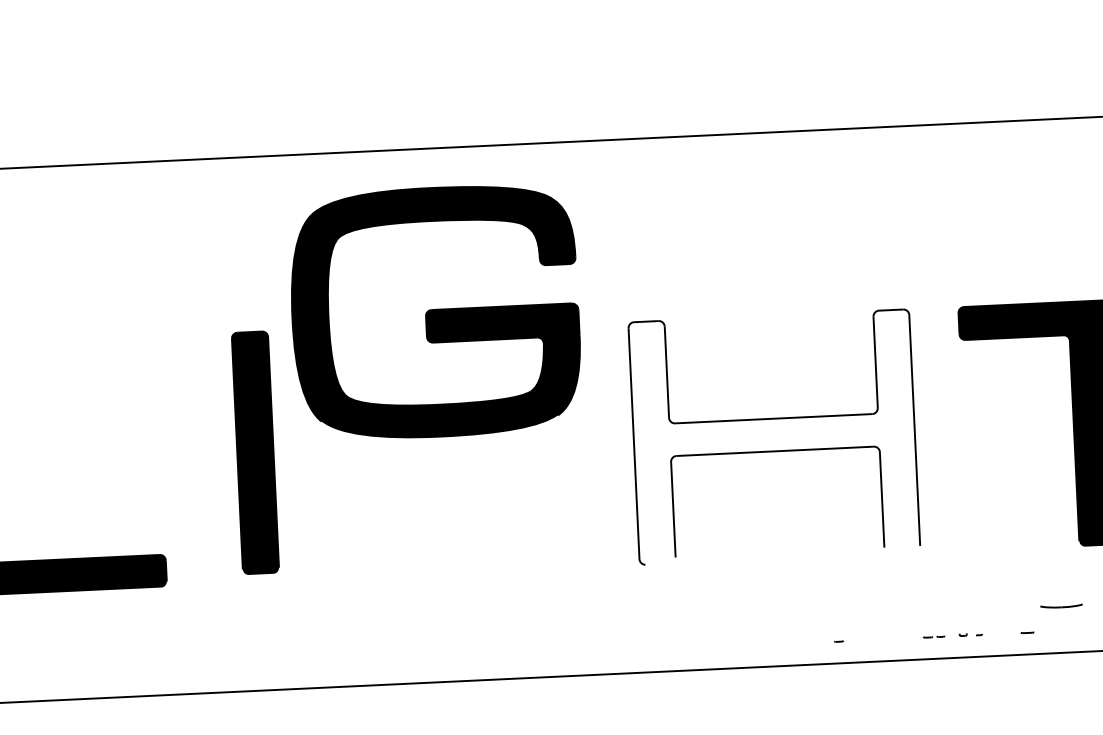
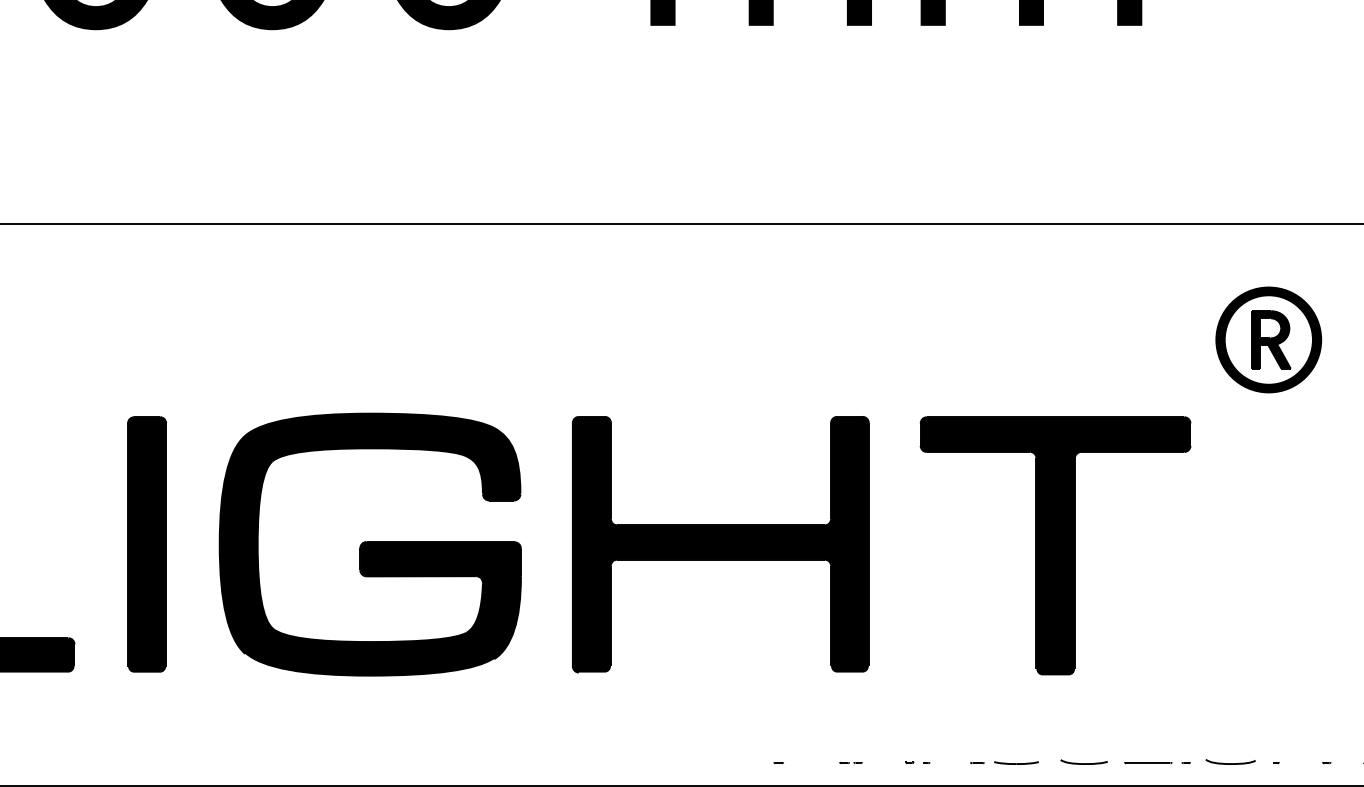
part: (434, 312) -> (369, 544), moved
fill: (774, 436) -> (720, 544), added
part: (254, 452) -> (146, 544), moved
line: (1061, 606) -> (1016, 763), moved
part: (933, 636) -> (850, 762), moved

